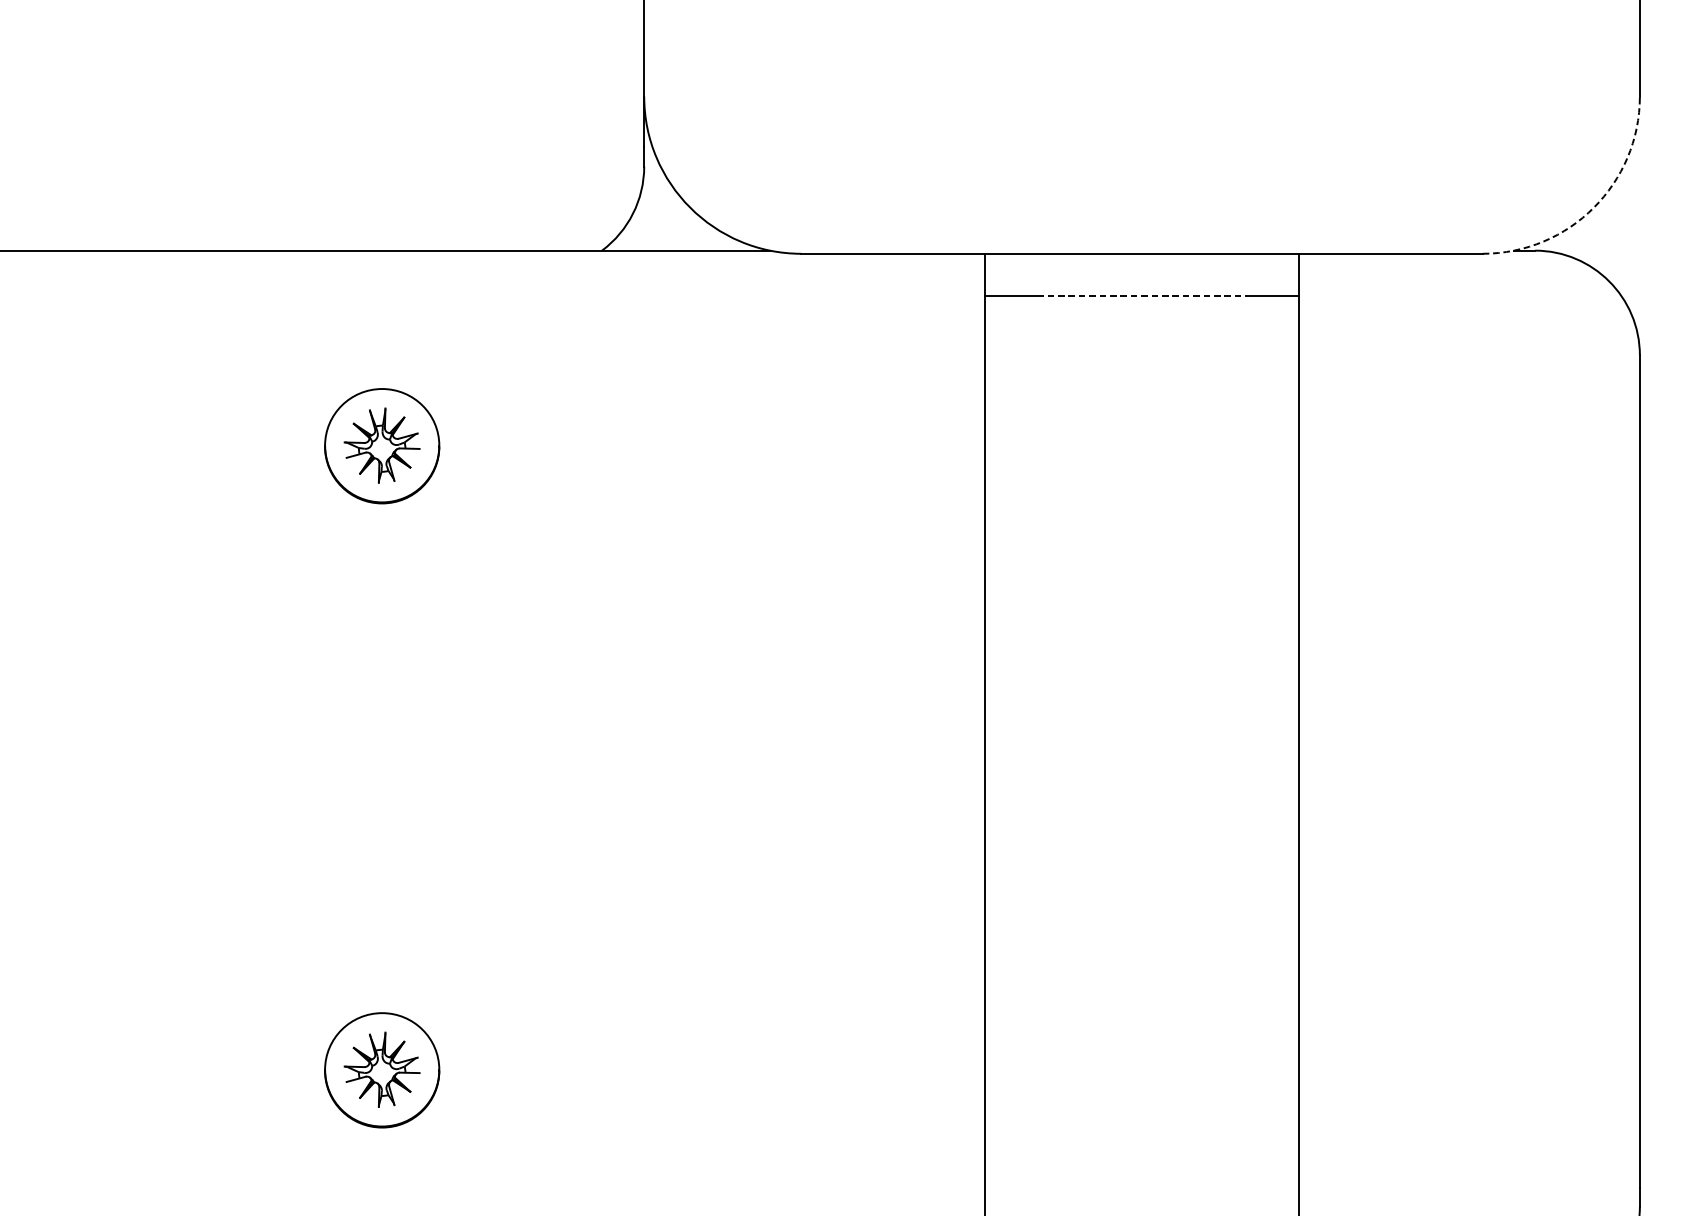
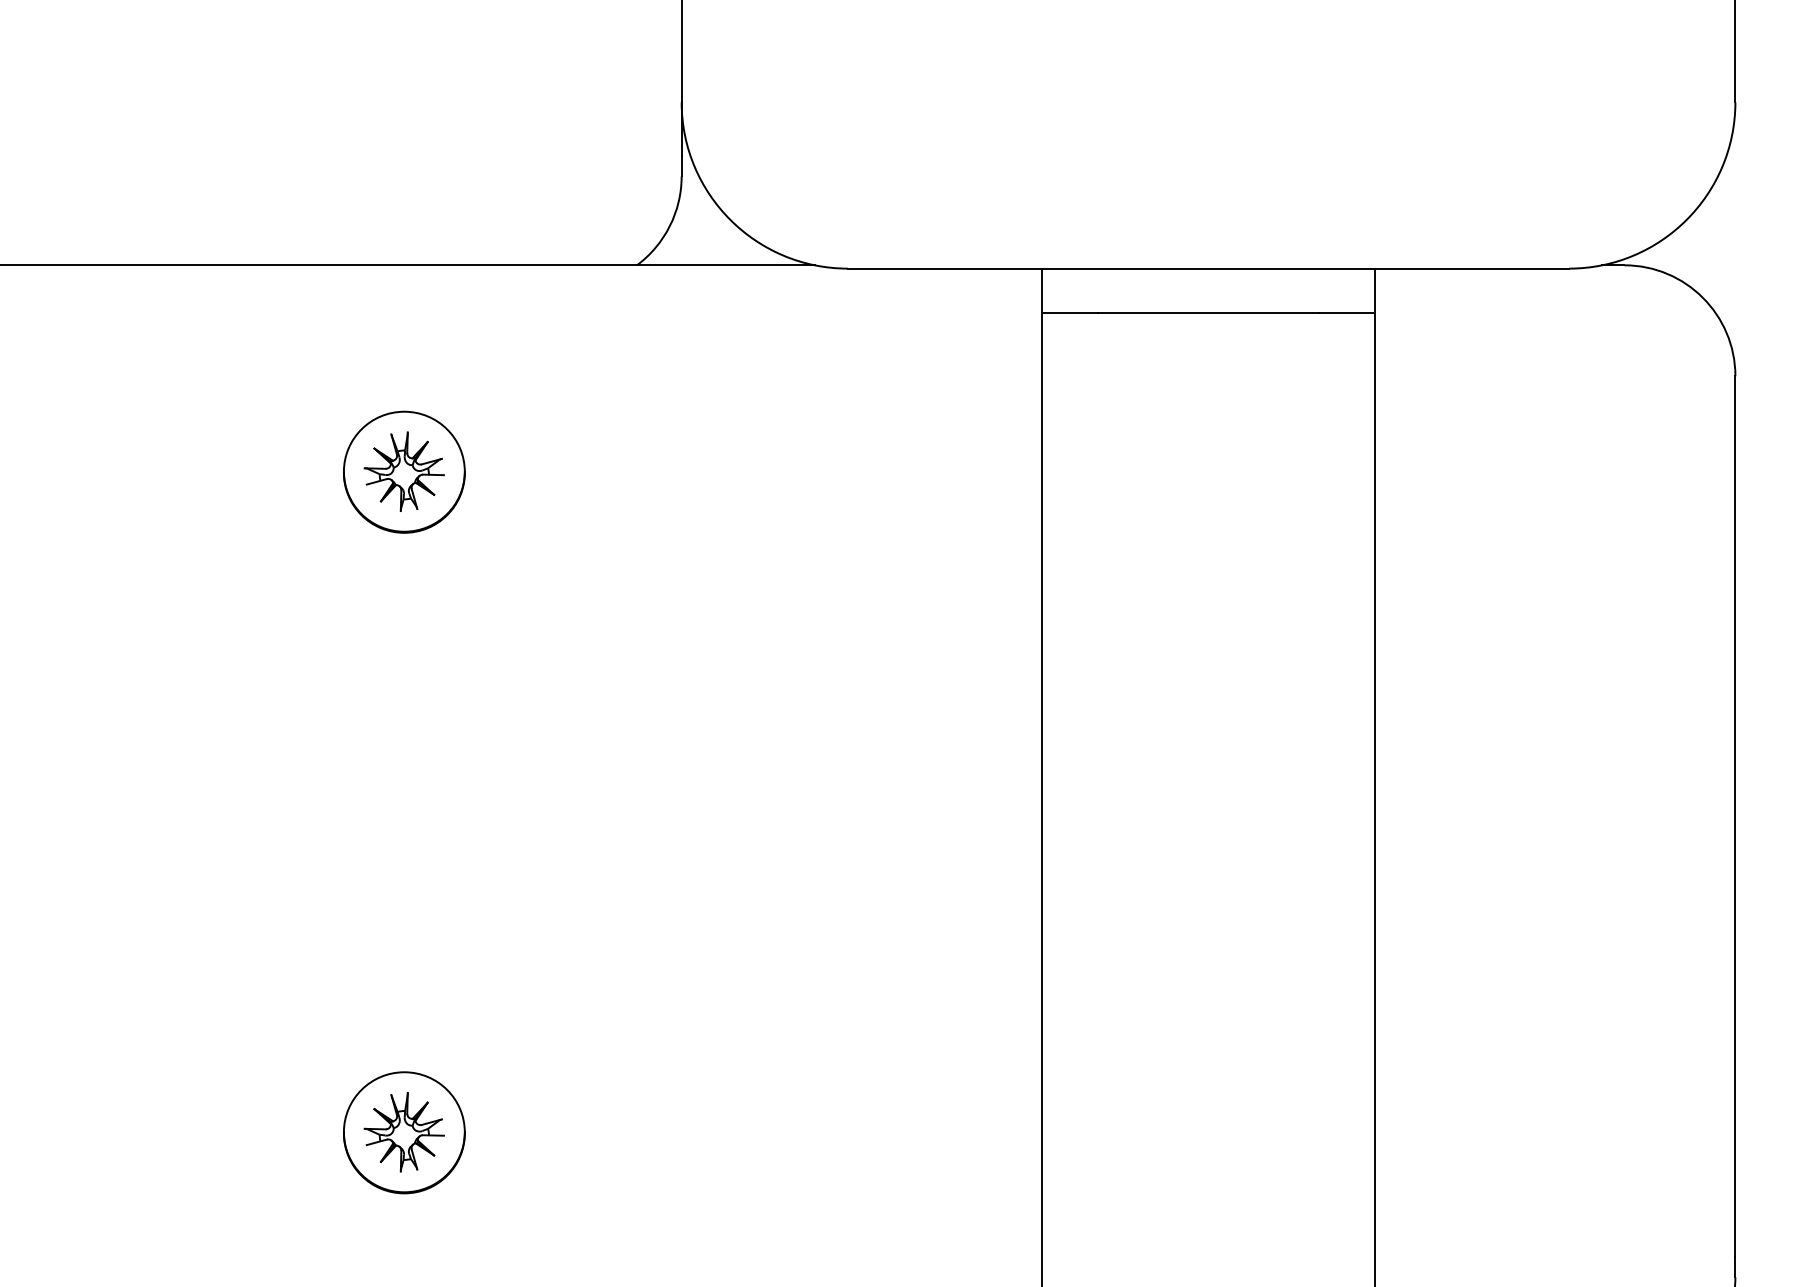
arc: (1593, 207) -> (1686, 219), dashed -> solid
line: (1142, 296) -> (1208, 313), dashed -> solid

